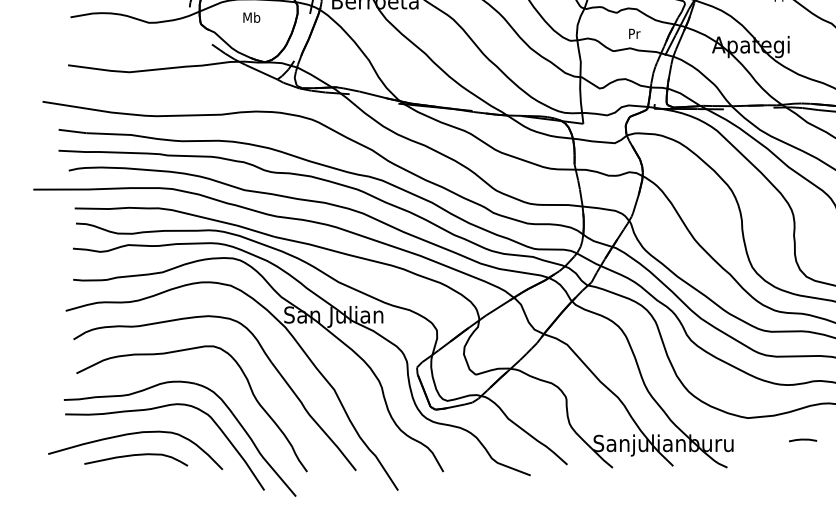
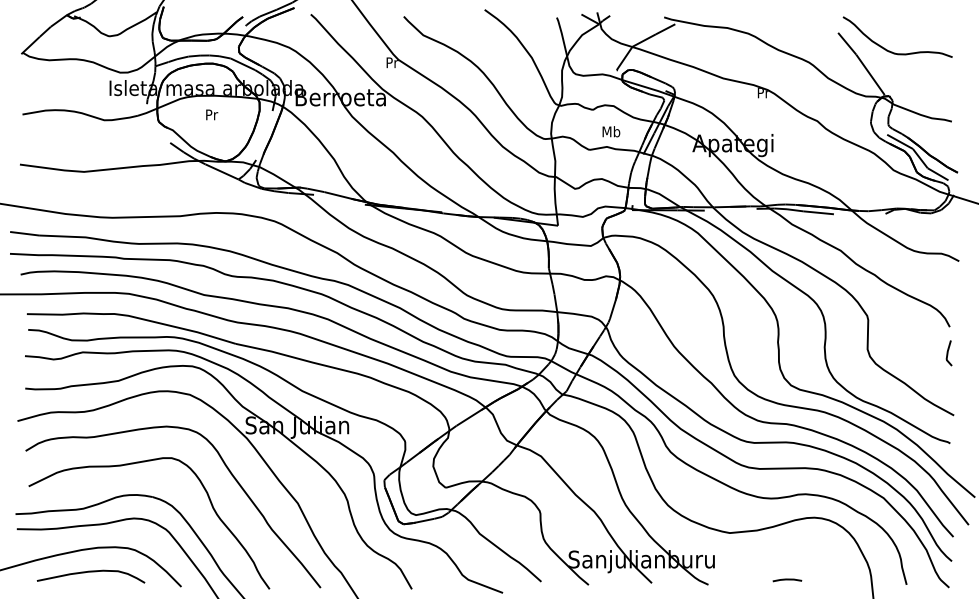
text: (251, 17) -> (211, 114), Mb -> Pr
text: (634, 33) -> (611, 131), Pr -> Mb
line: (803, 440) -> (787, 580), moved

